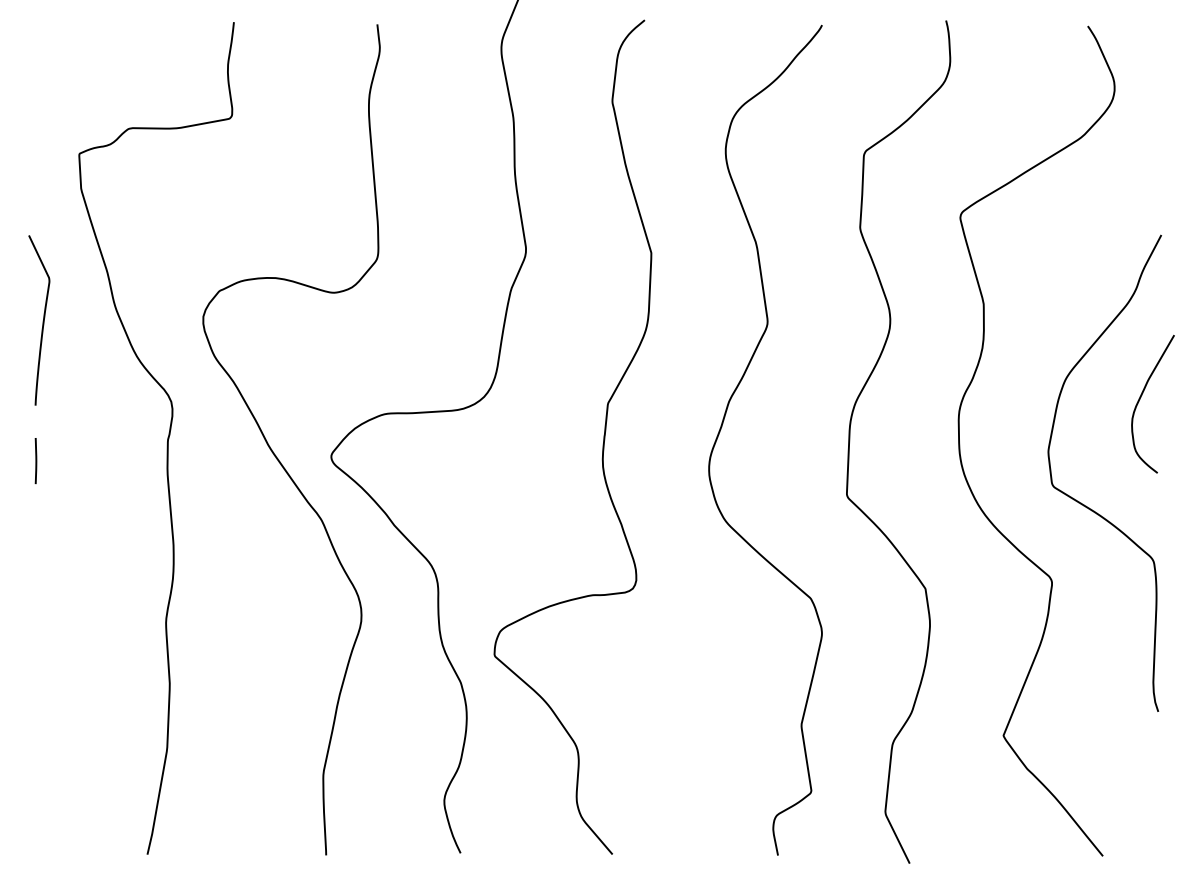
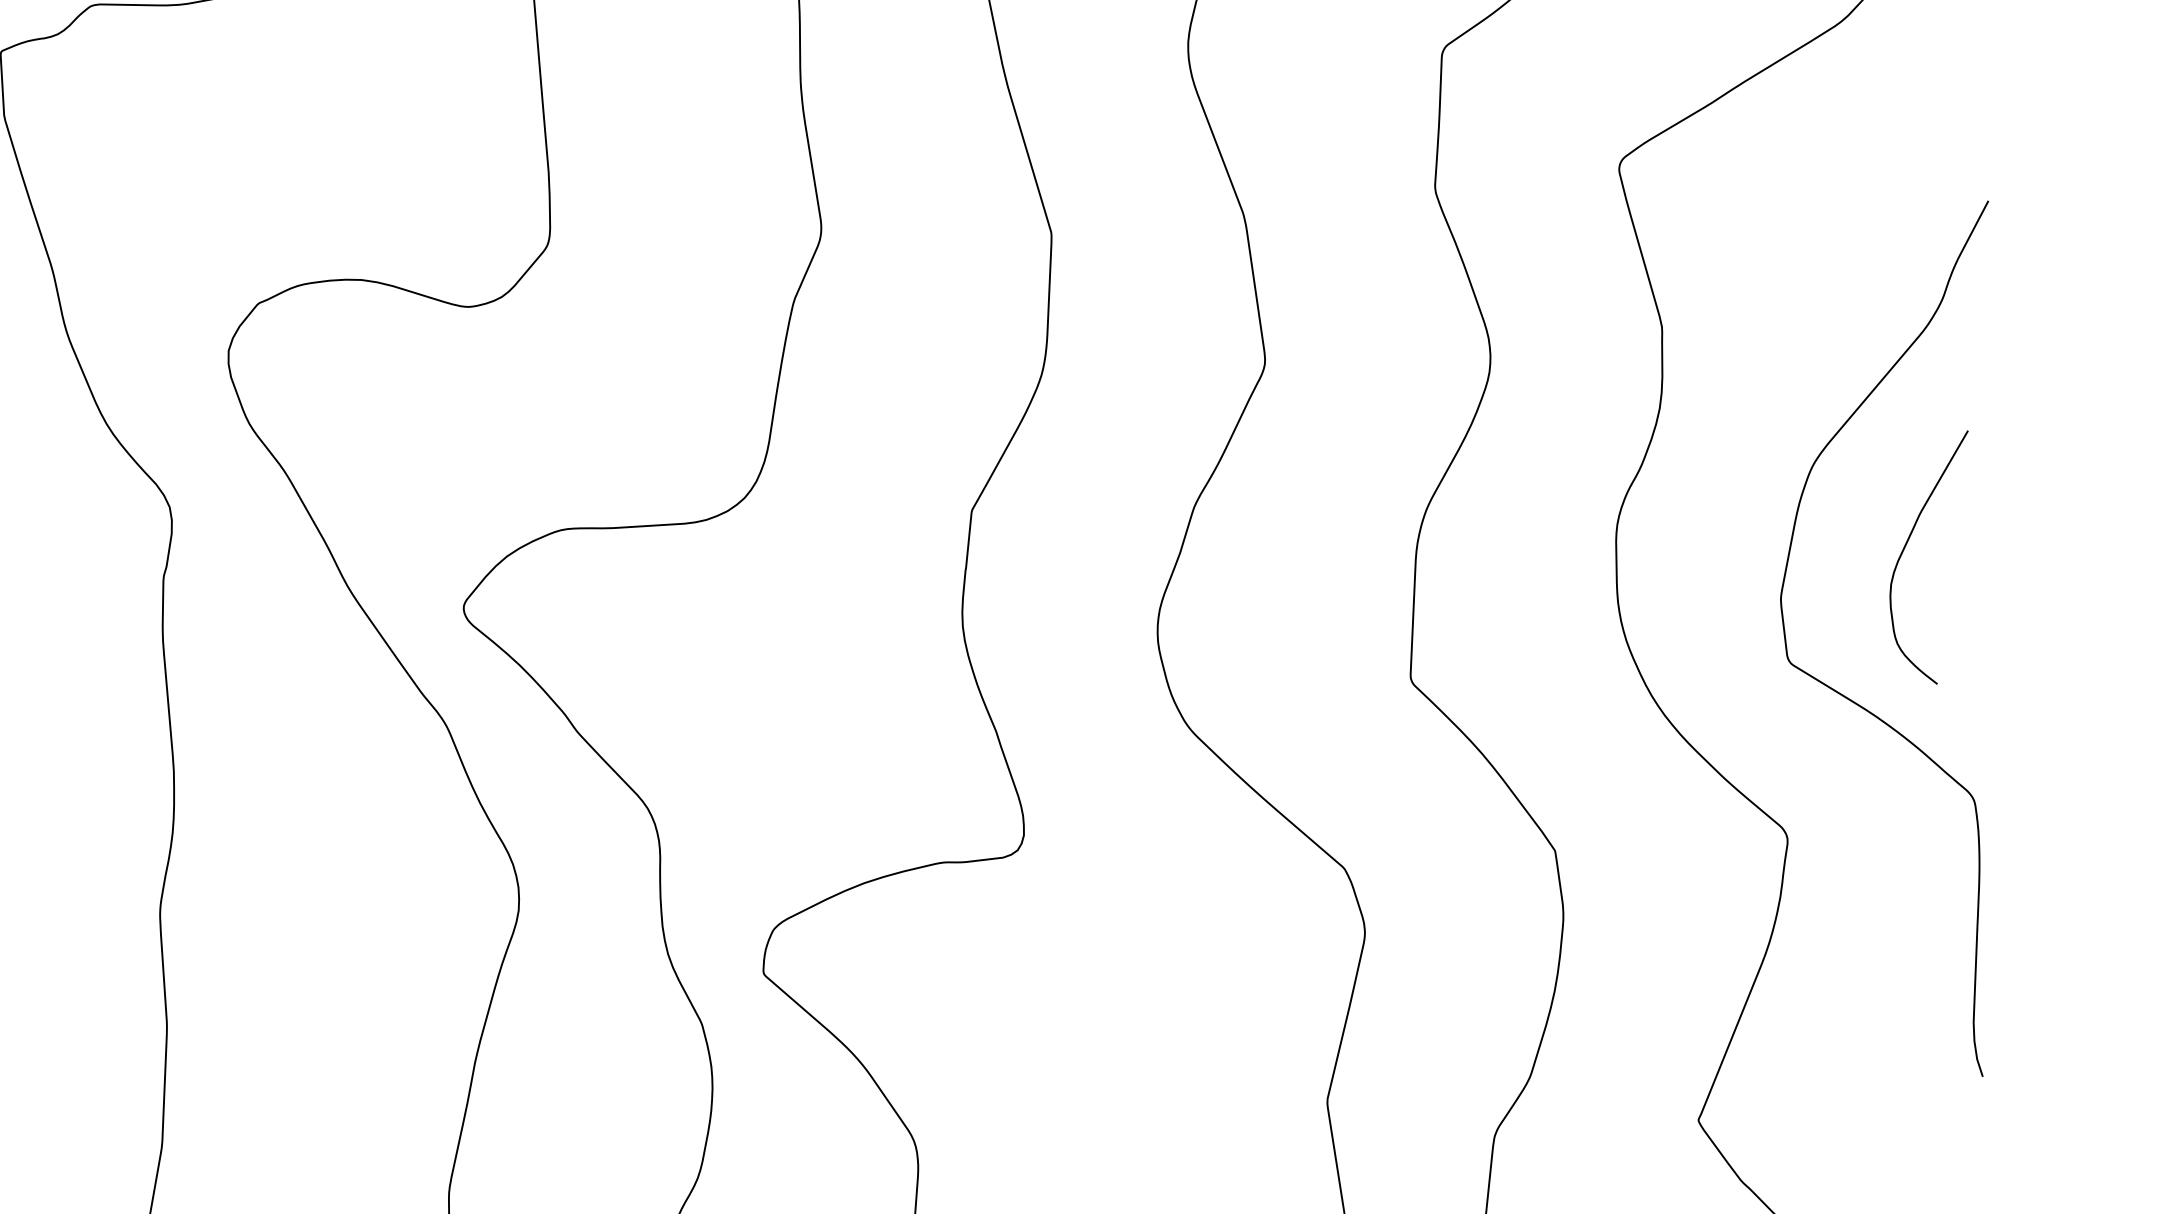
curve: (1141, 397) -> (1907, 545), moved

